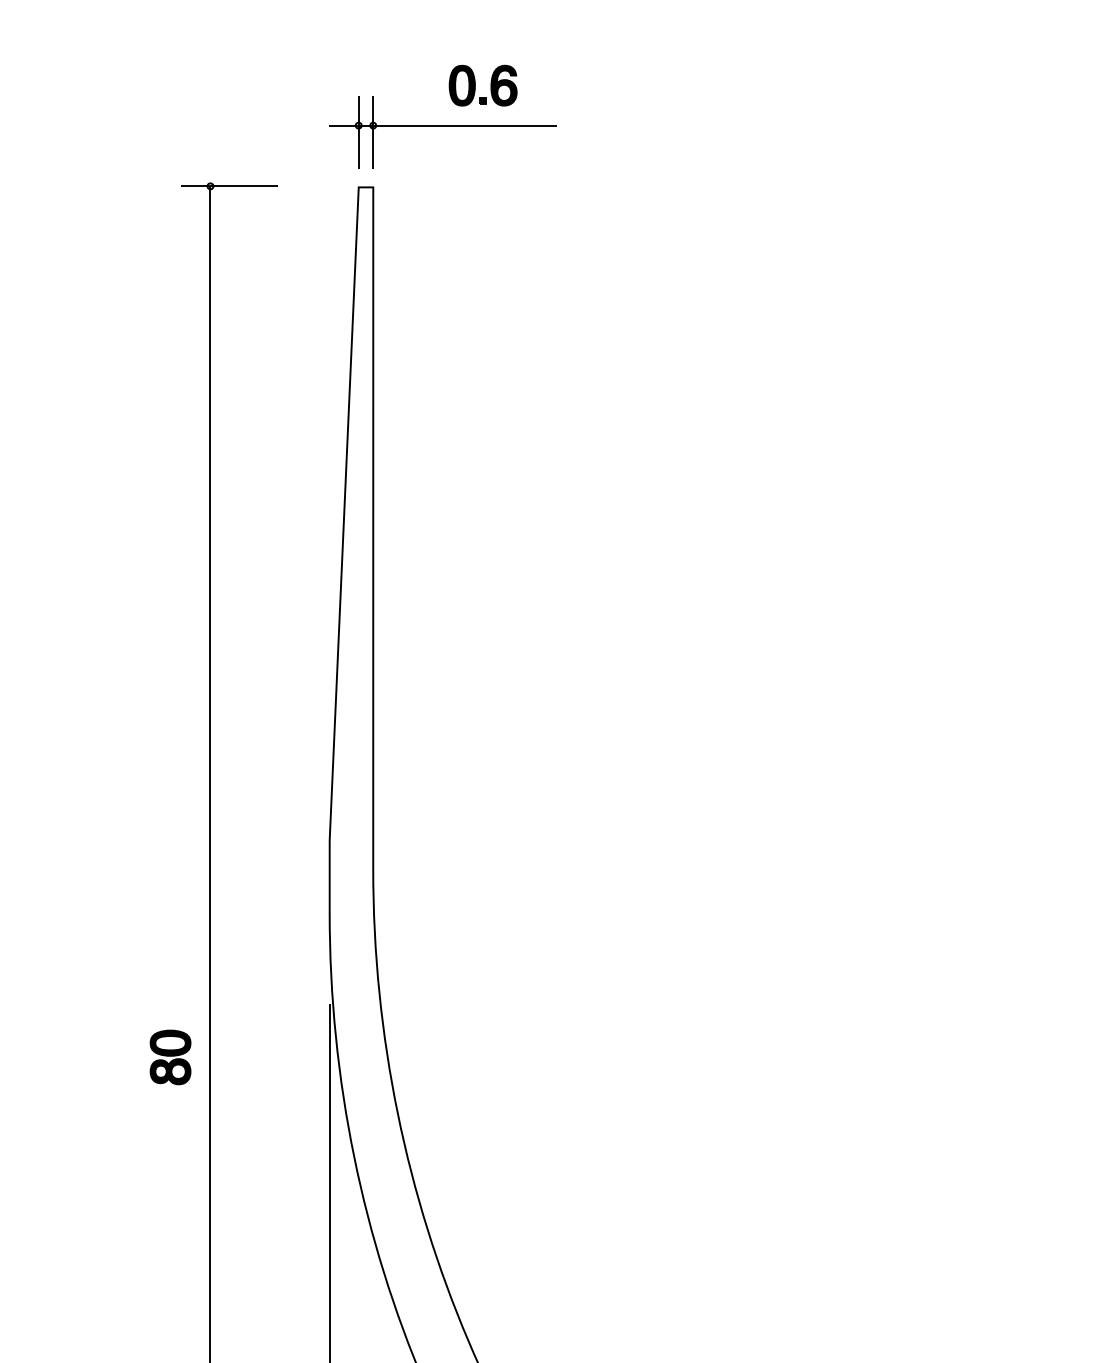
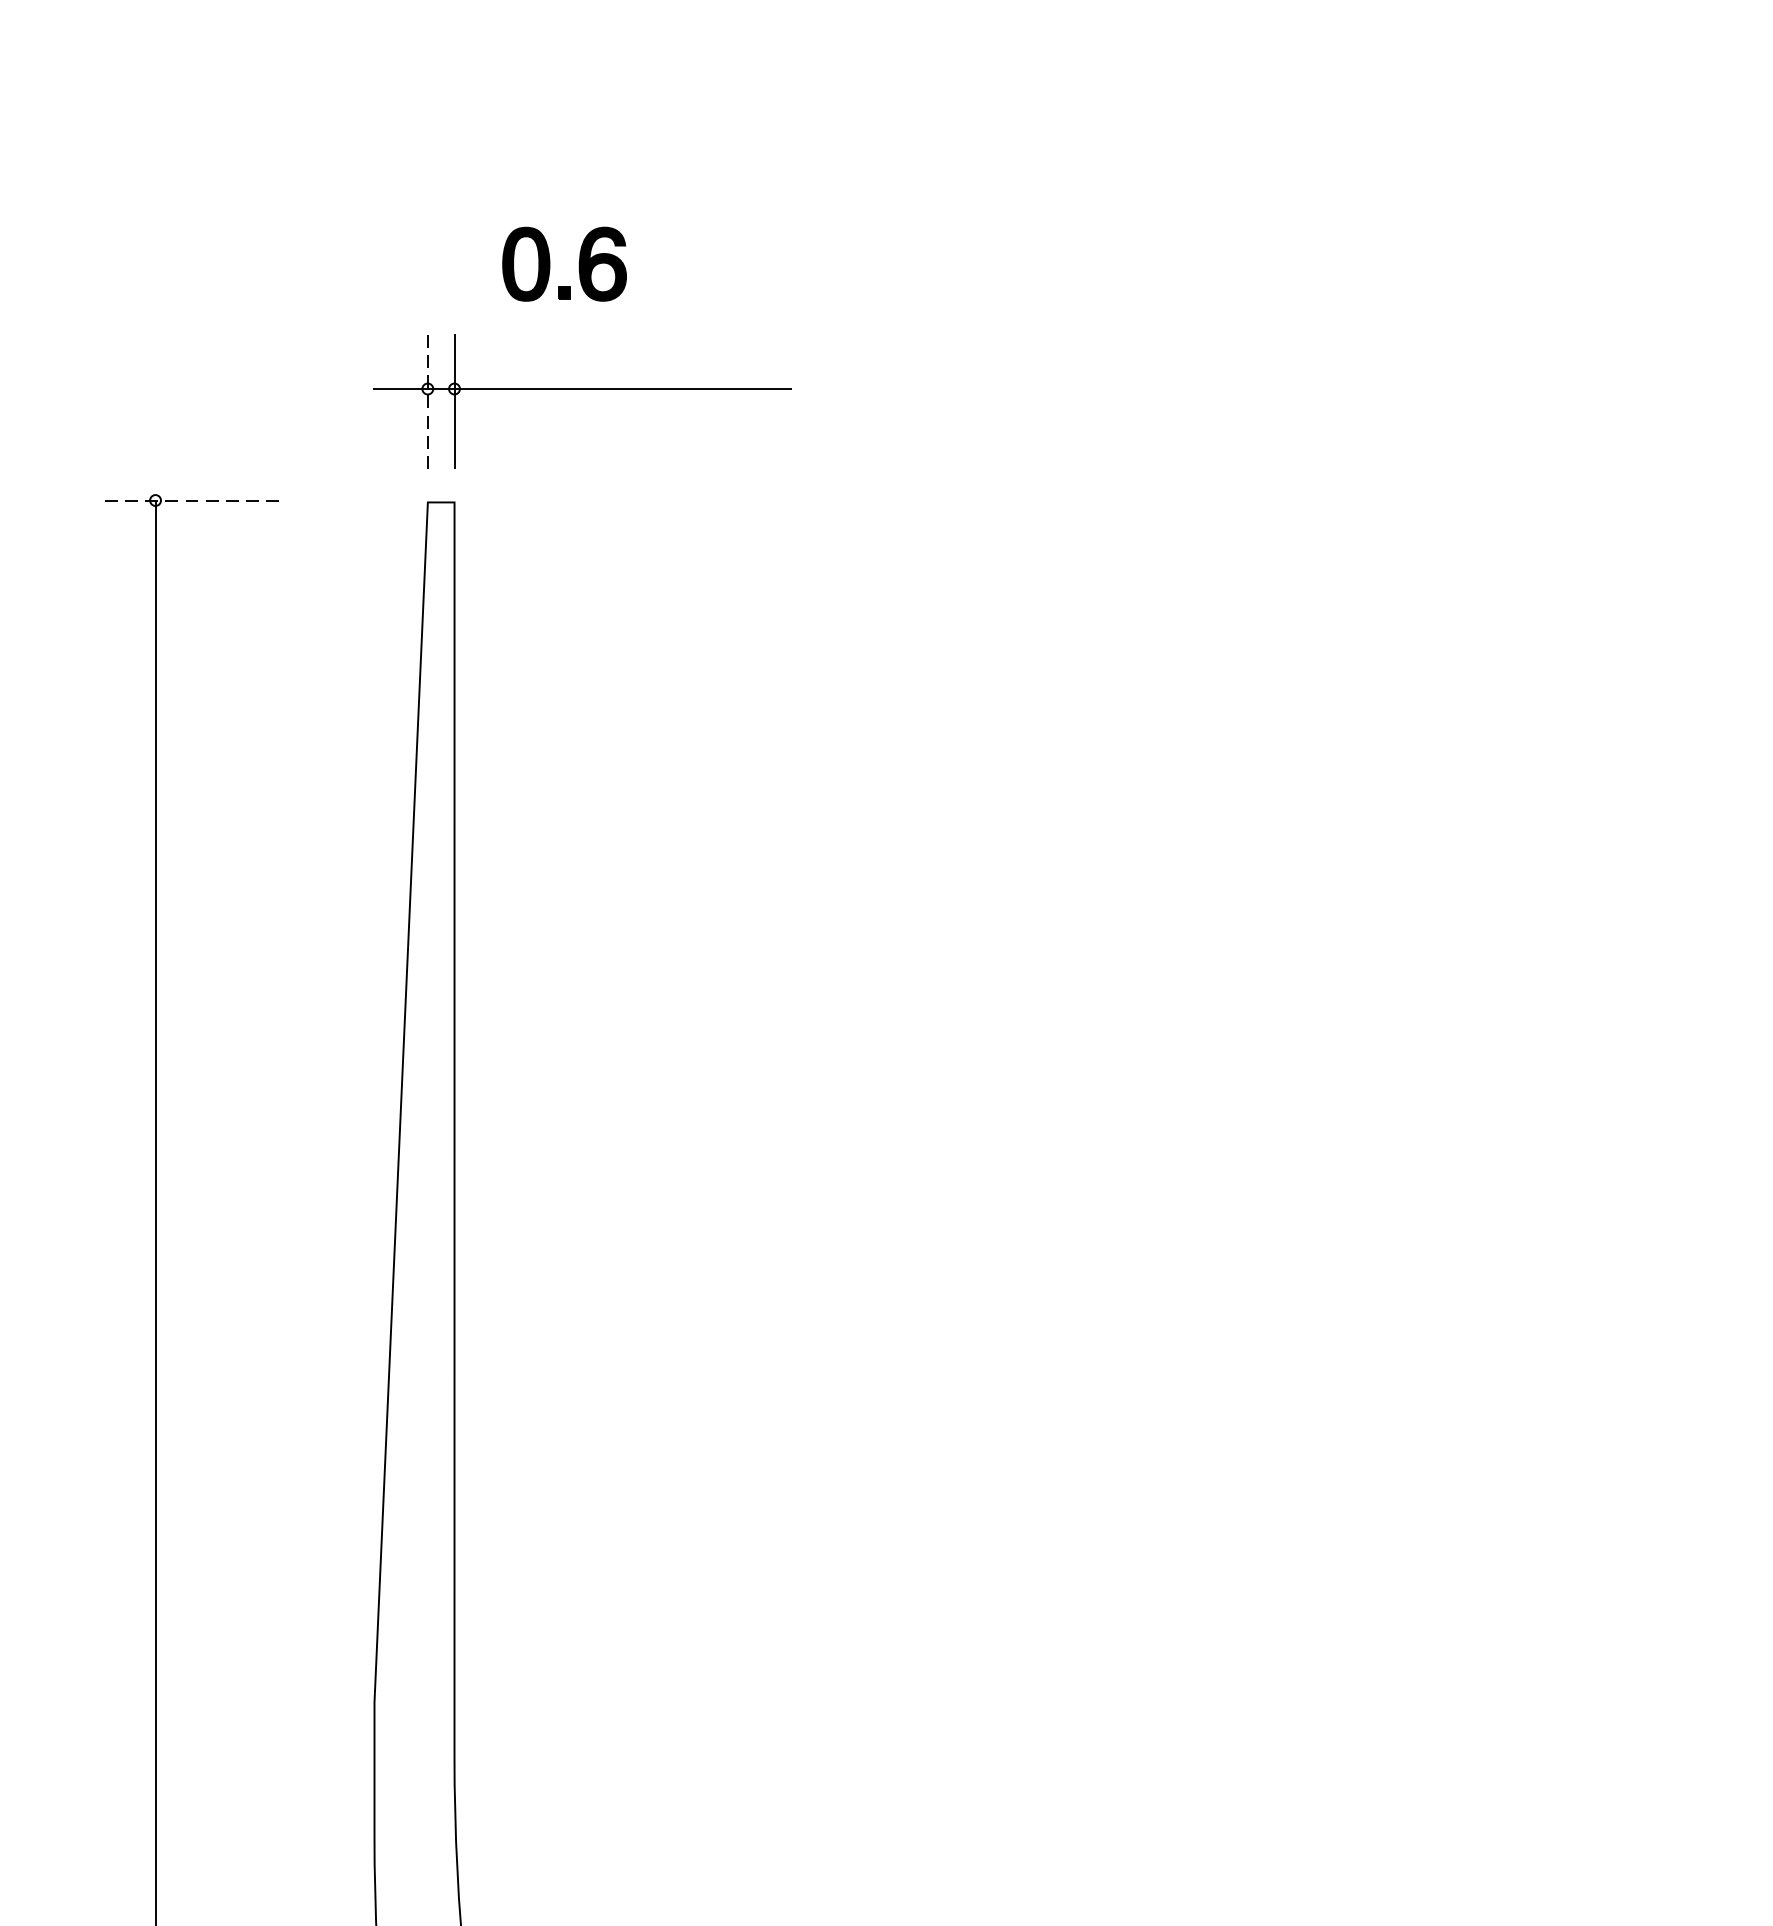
part: (475, 85) -> (550, 263), moved
line: (358, 132) -> (427, 401), solid -> dashed
line: (229, 186) -> (190, 500), solid -> dashed

